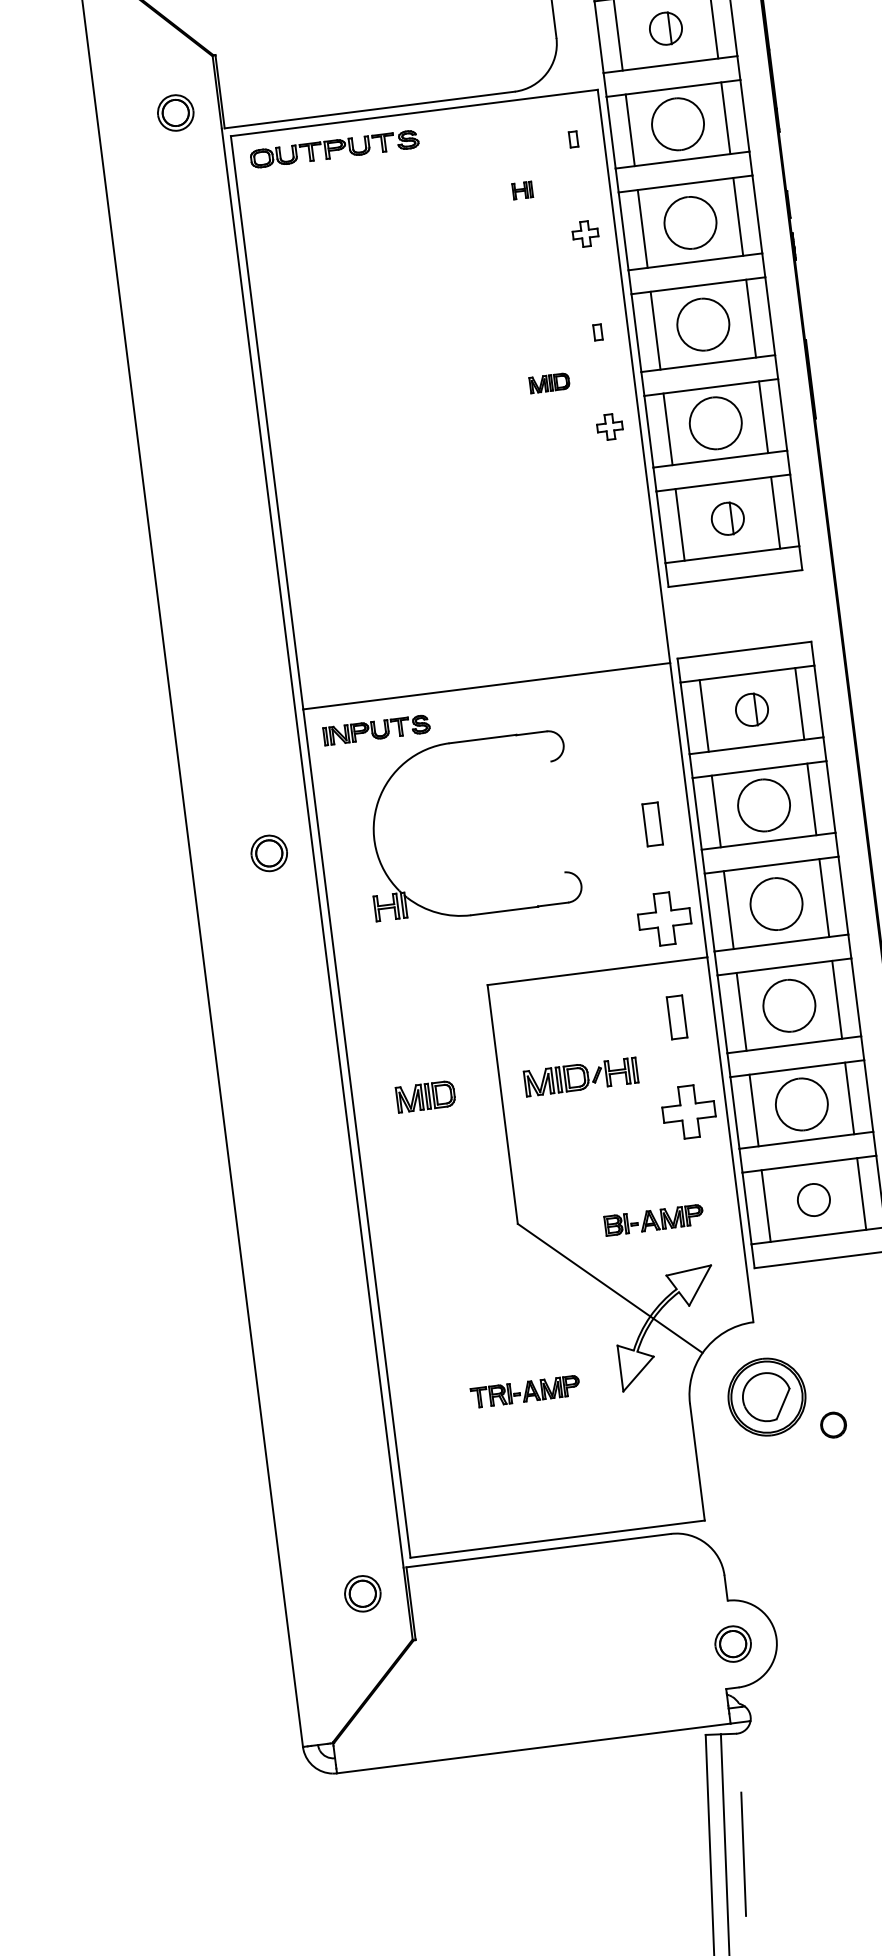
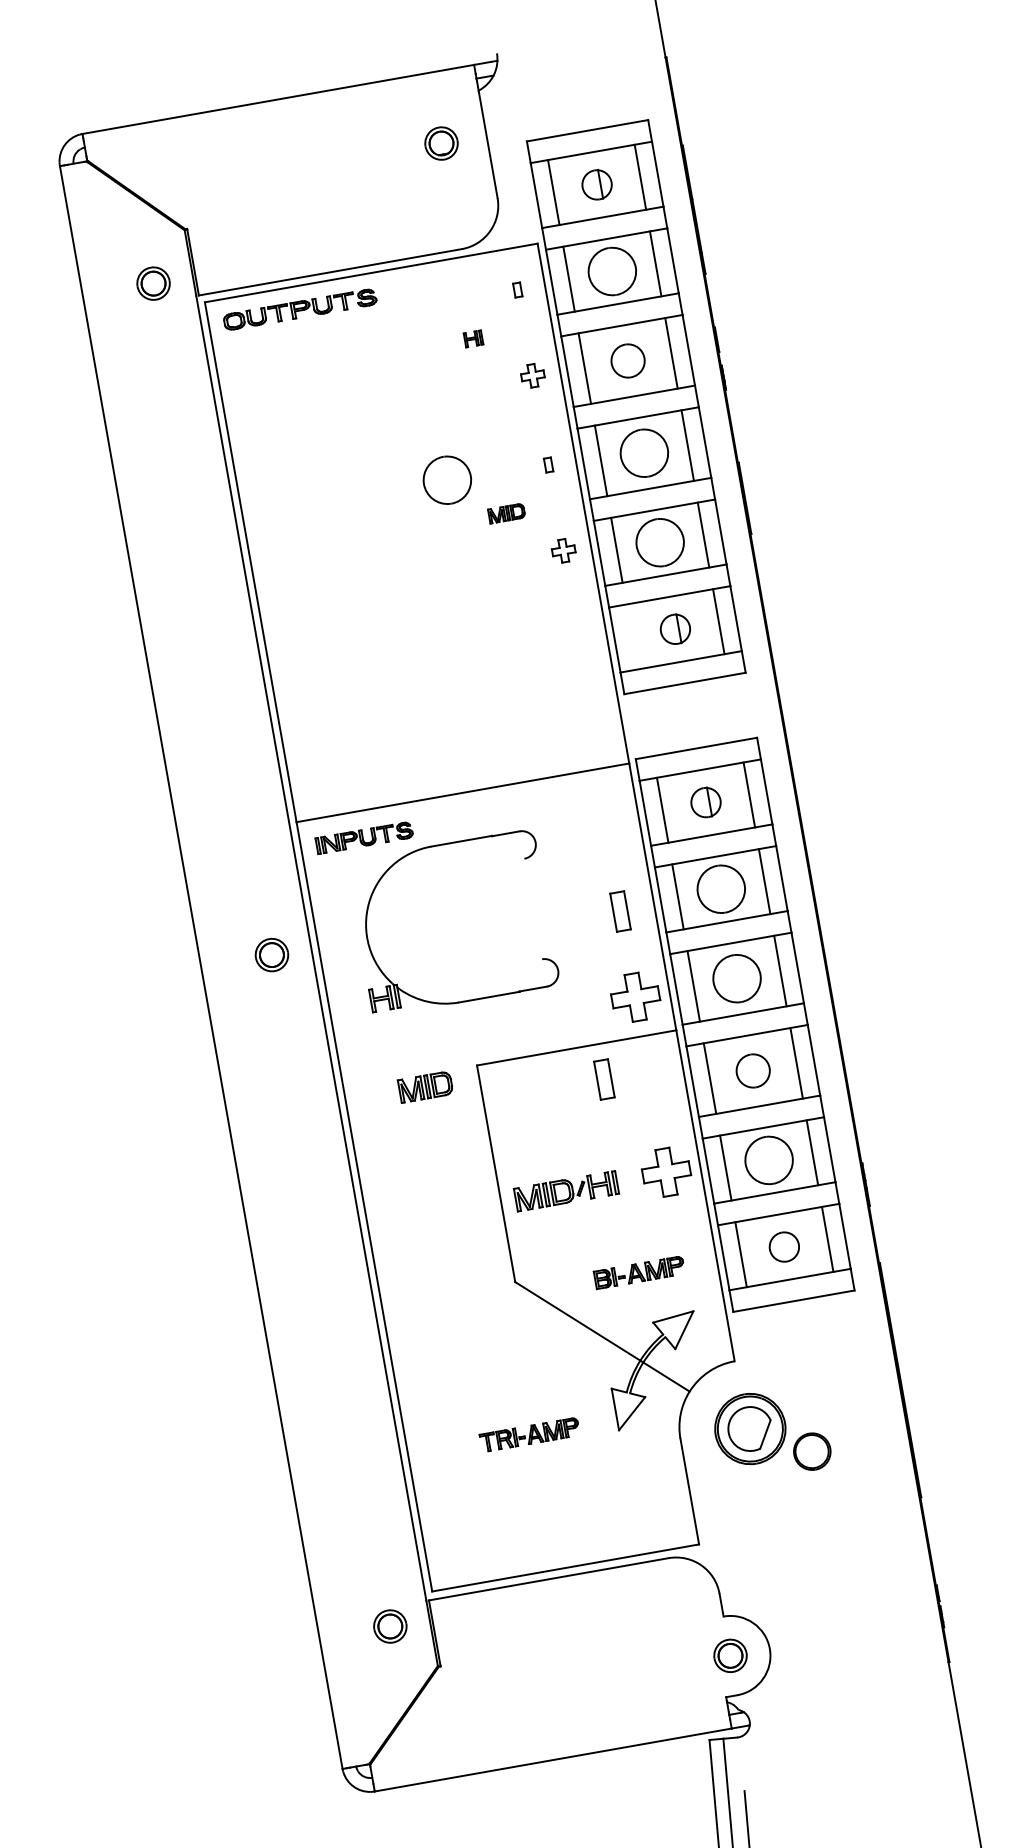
part: (689, 222) -> (627, 360), size x0.7
part: (486, 342) -> (447, 479), added
line: (679, 524) -> (631, 636), removed
part: (788, 1005) -> (752, 1070), size x0.7
part: (677, 1017) -> (604, 1079), moved
part: (581, 1077) -> (566, 1191), moved
part: (424, 1097) -> (424, 1087), moved
part: (833, 1425) -> (812, 1451), size x1.6

